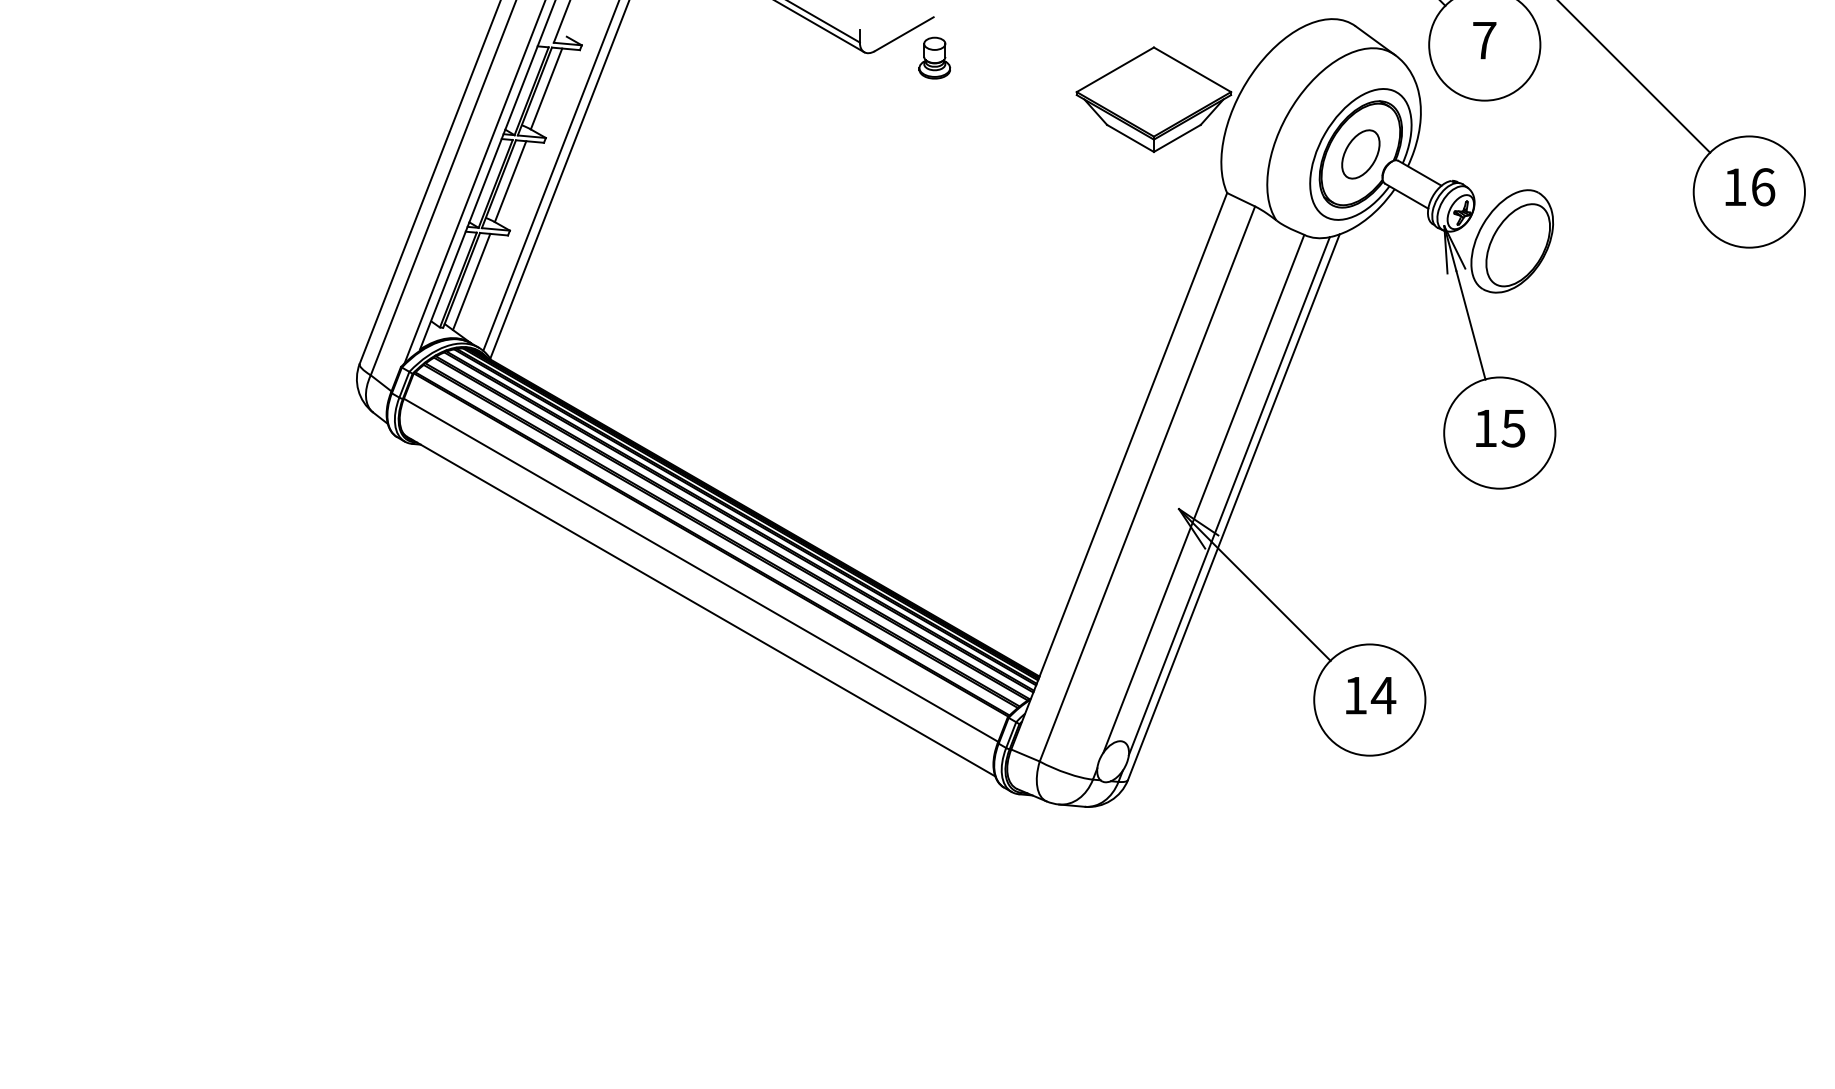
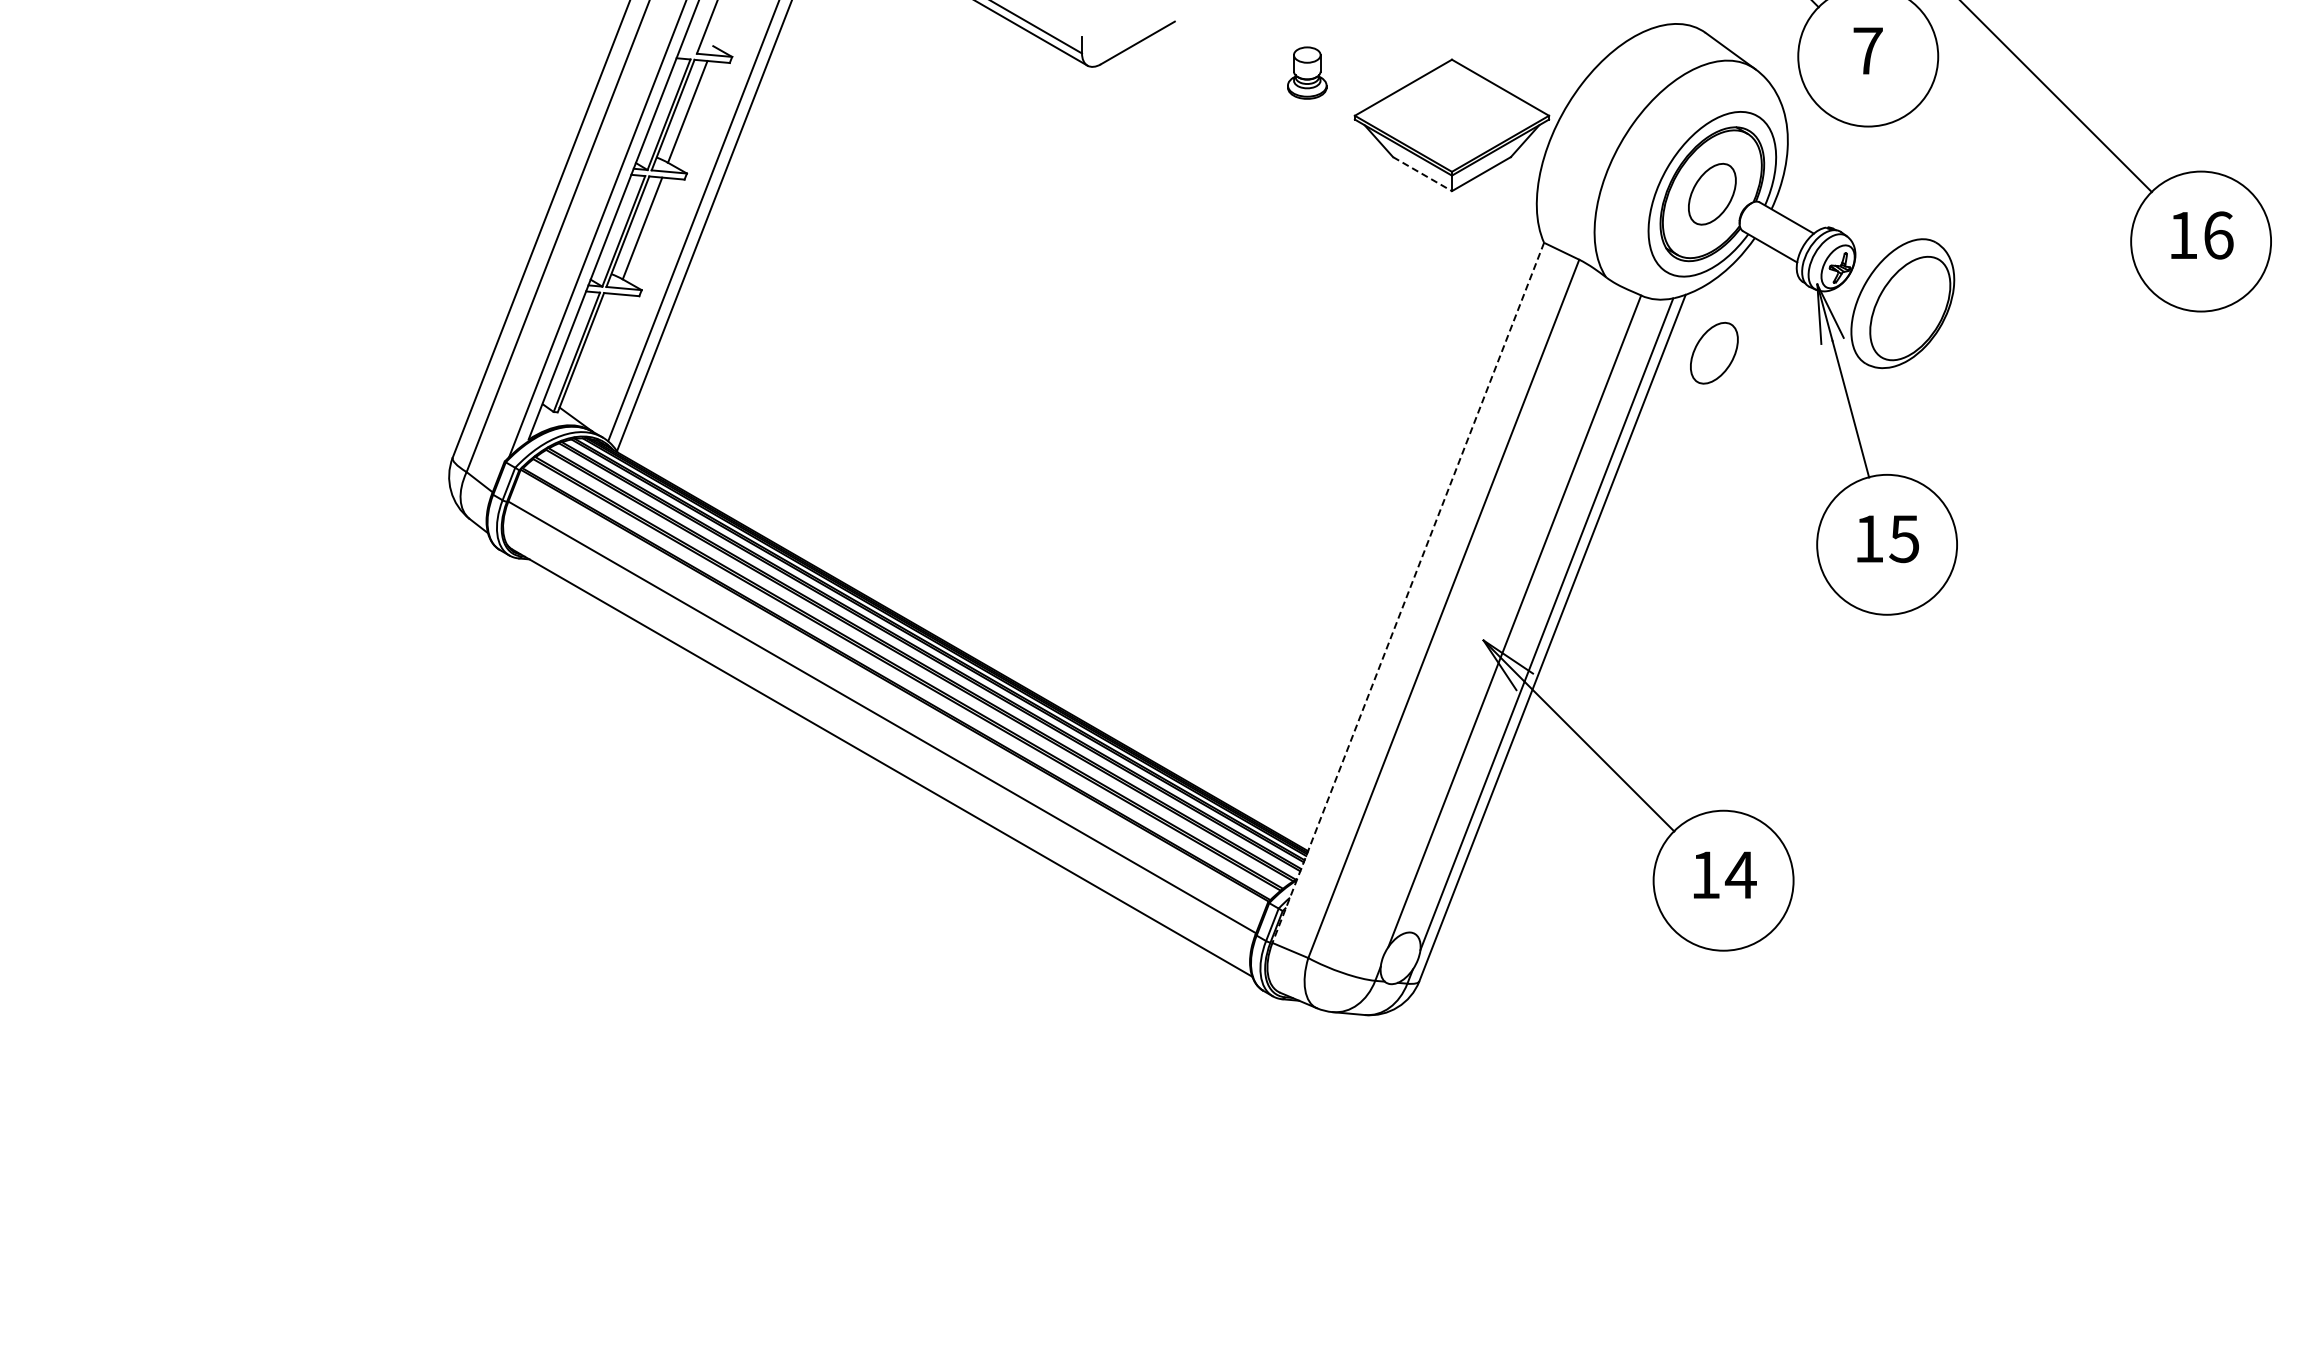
part: (934, 57) -> (1307, 72), moved
line: (1130, 138) -> (1422, 174), solid -> dashed
part: (1362, 280) -> (1714, 352), added
line: (471, 281) -> (593, 354), removed
line: (1119, 471) -> (1408, 593), solid -> dashed

